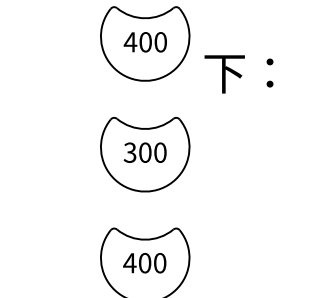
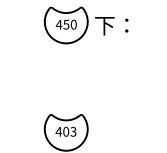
text: (145, 41) -> (66, 24), 400 -> 450
text: (238, 74) -> (111, 26), moved
part: (143, 153) -> (65, 78), removed
text: (160, 262) -> (73, 131), 400 -> 403

